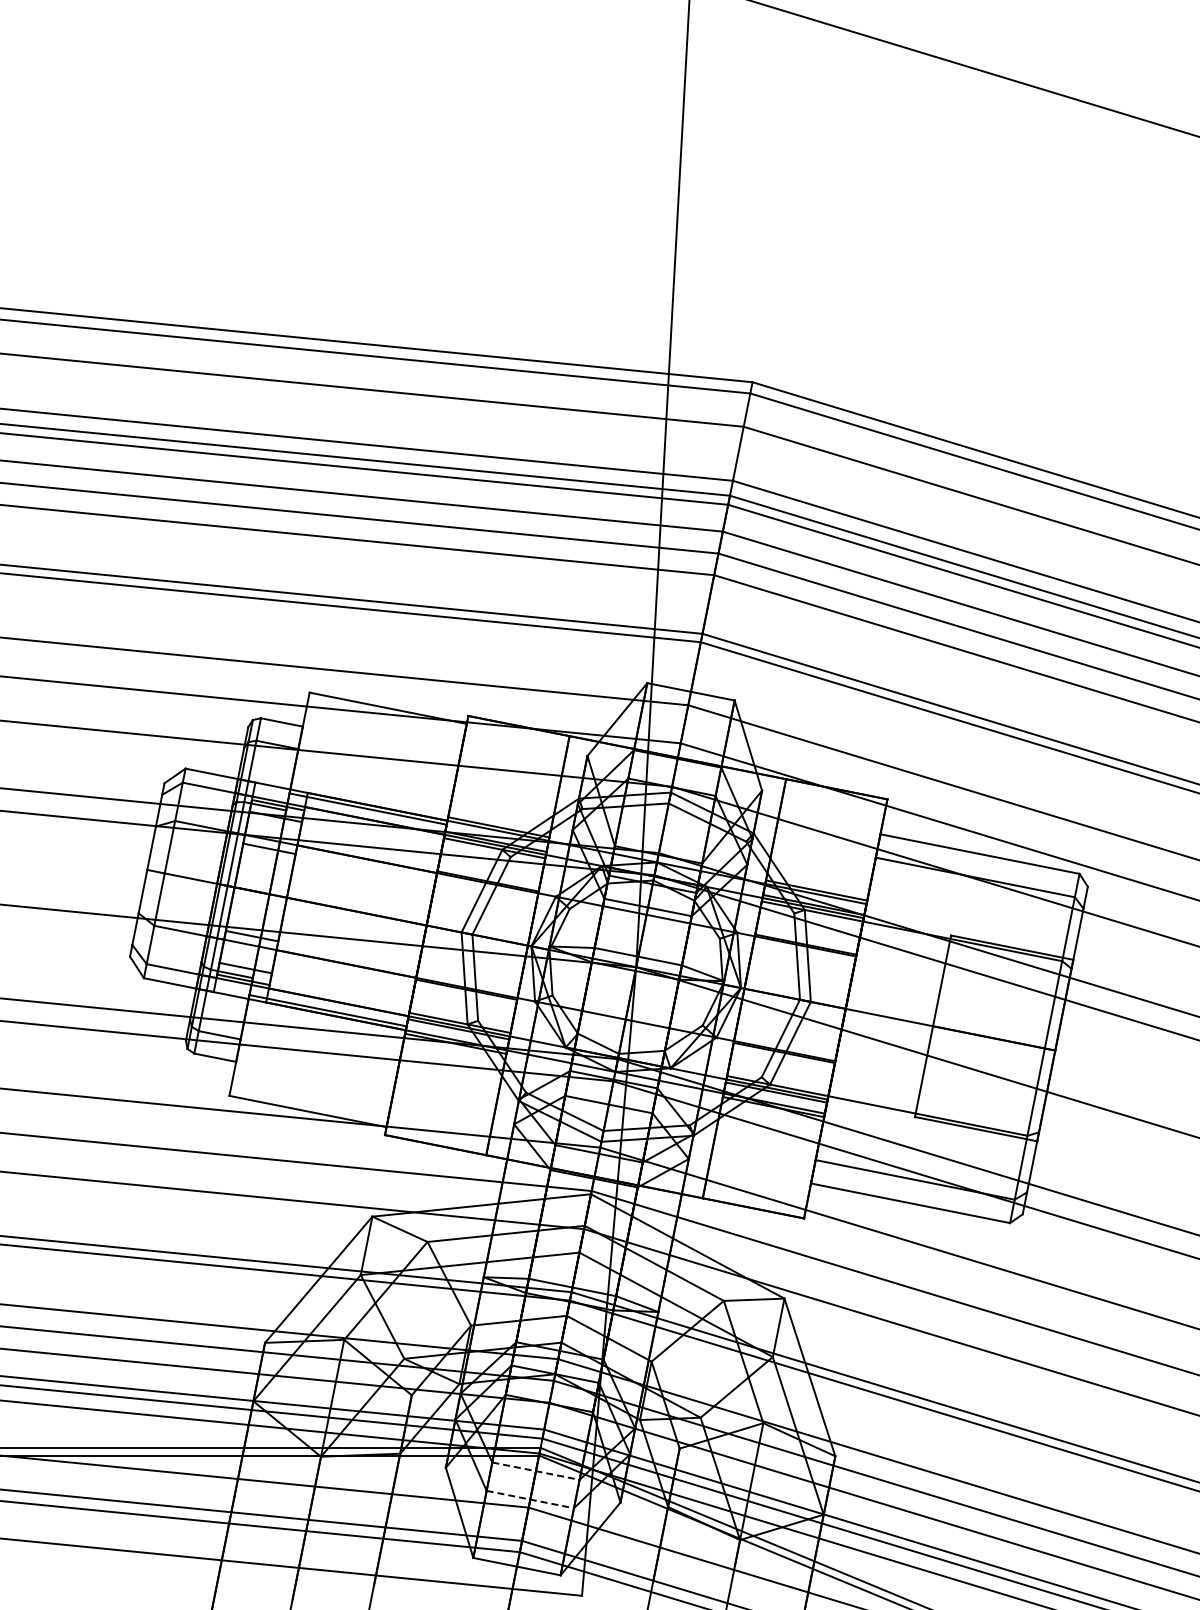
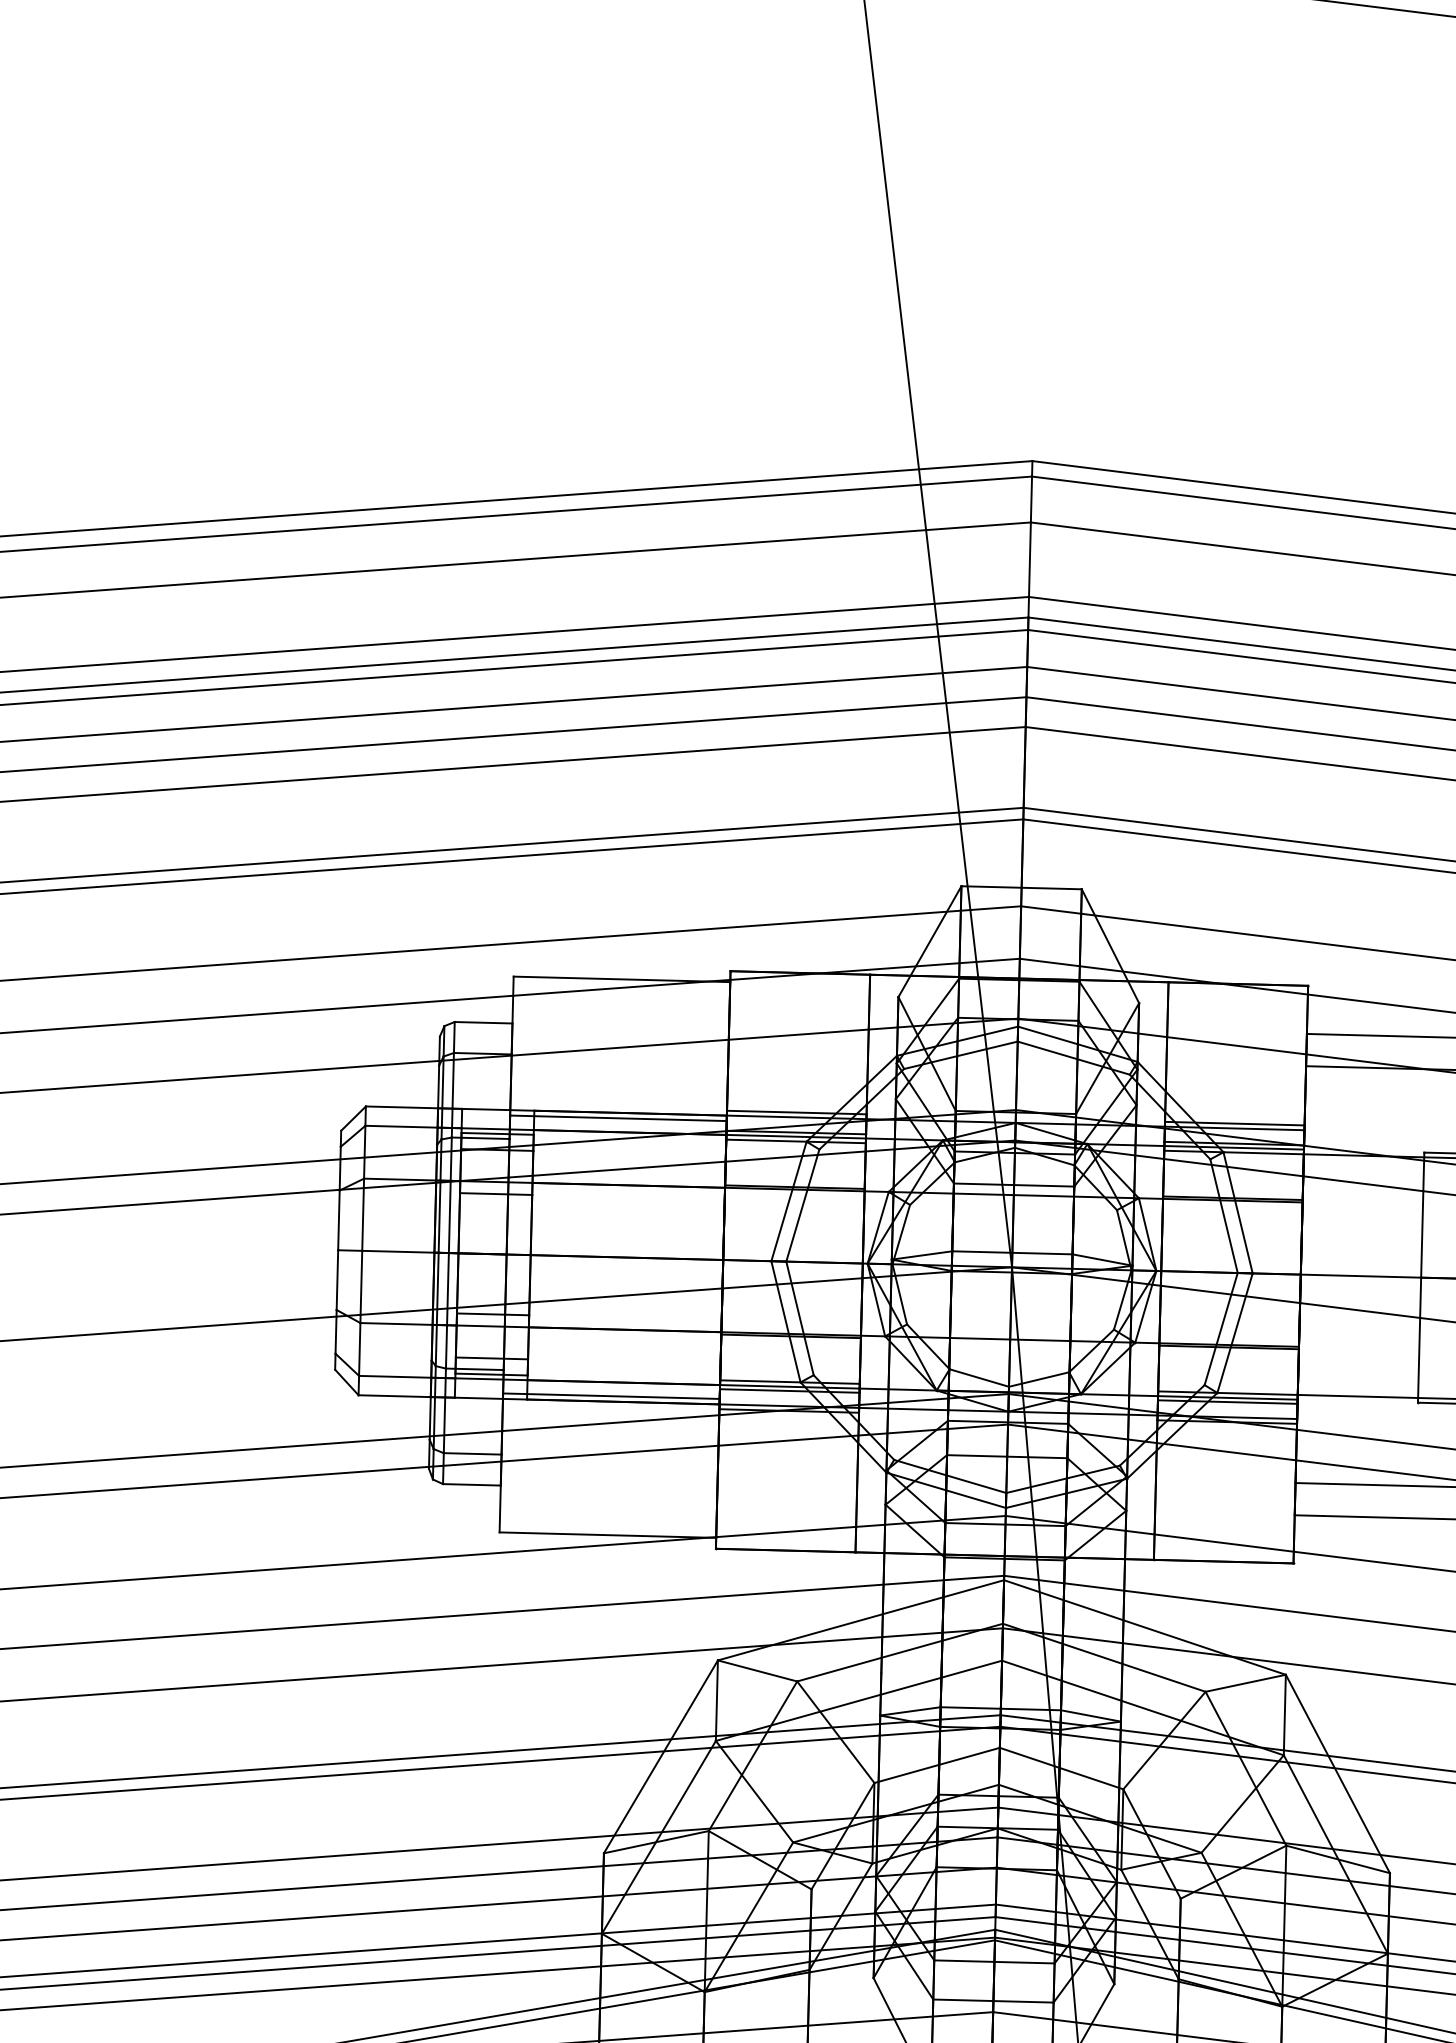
line: (535, 1471) -> (993, 1962), dashed -> solid
line: (530, 1499) -> (993, 2000), dashed -> solid

